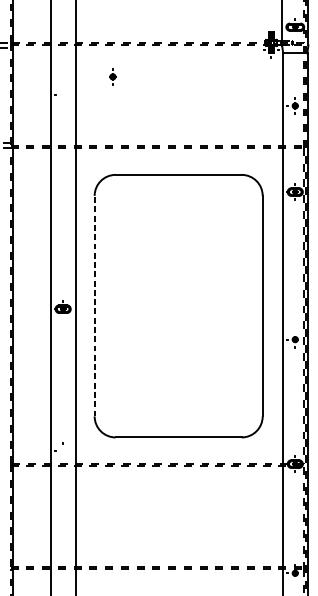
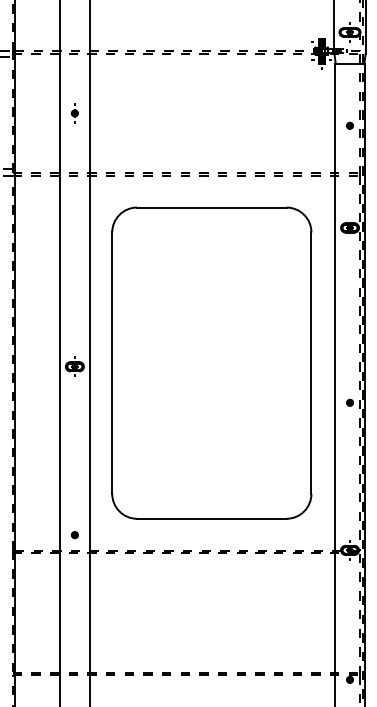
part: (112, 76) -> (74, 113), moved
line: (94, 306) -> (112, 363), dashed -> solid
part: (62, 451) -> (74, 535), added

